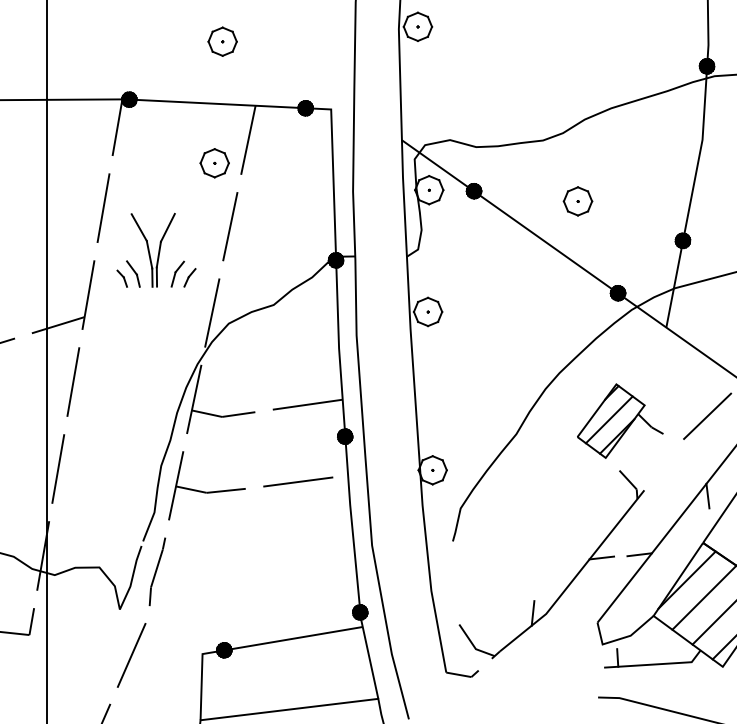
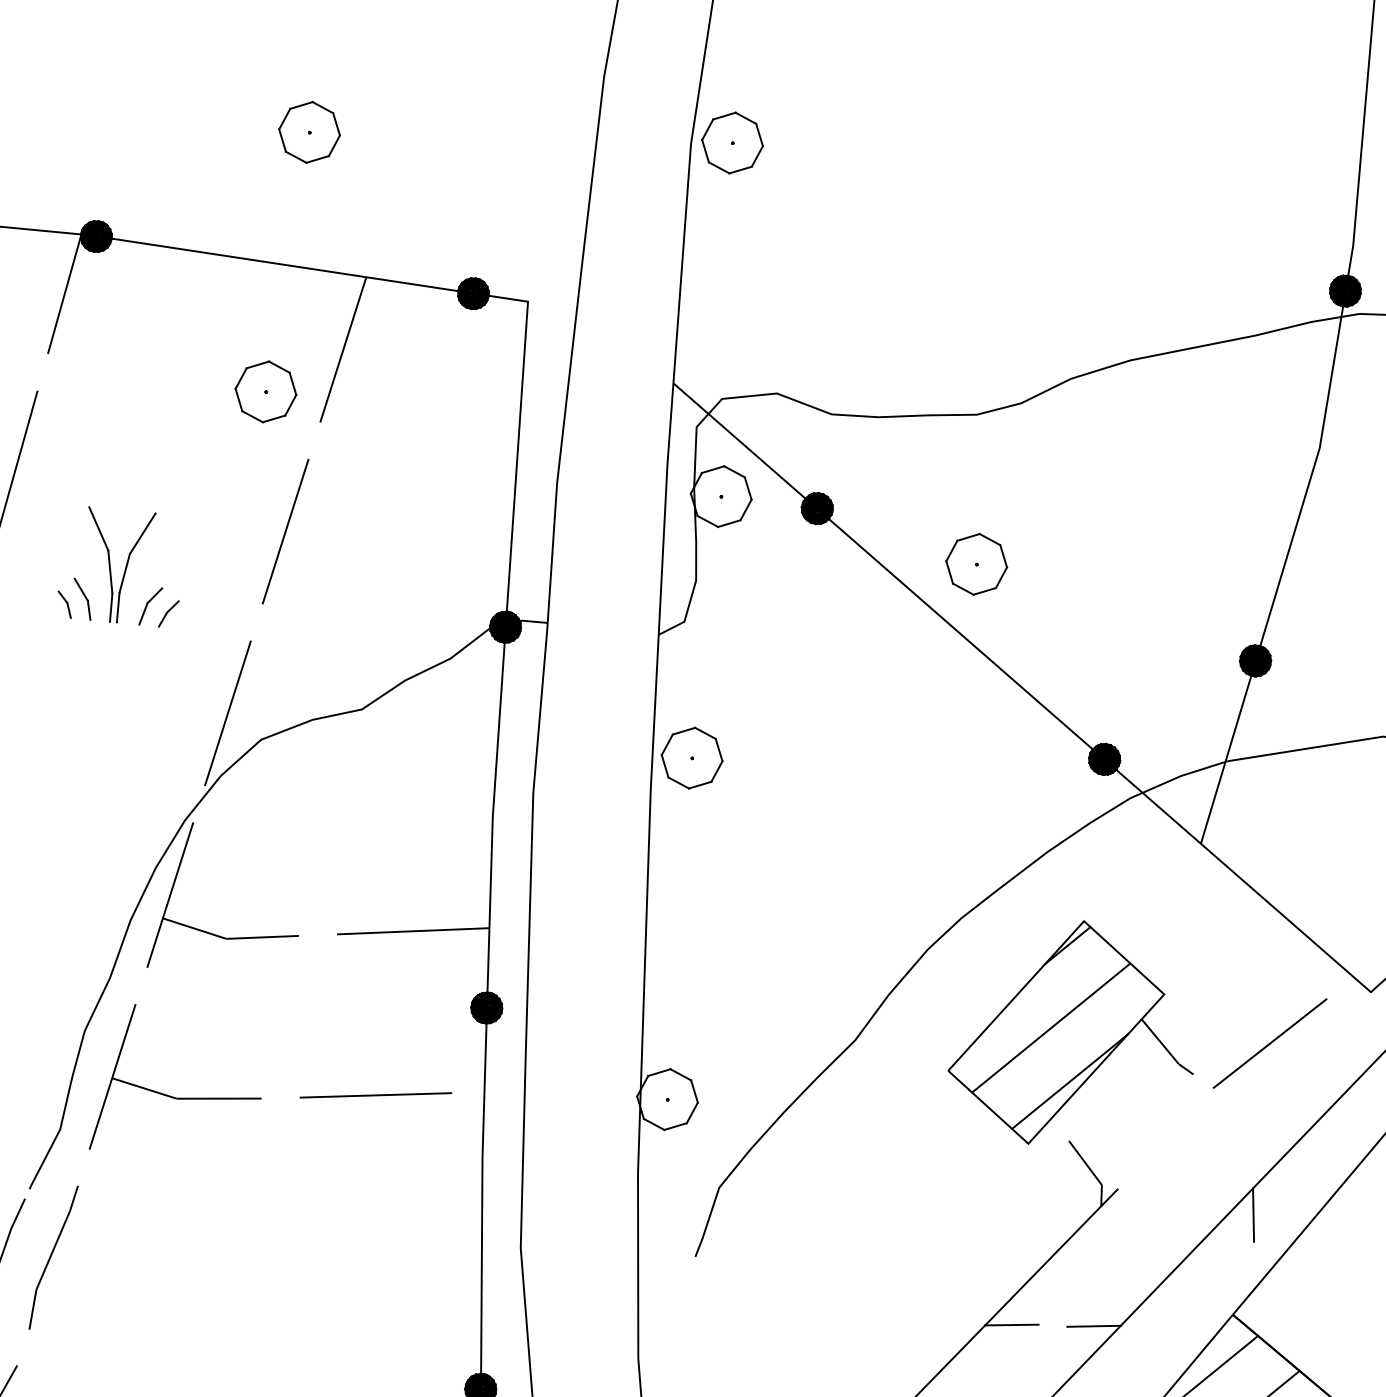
part: (577, 201) -> (975, 564), moved
part: (156, 250) -> (121, 566), size x0.71
part: (616, 420) -> (1073, 1032), size x1.43

